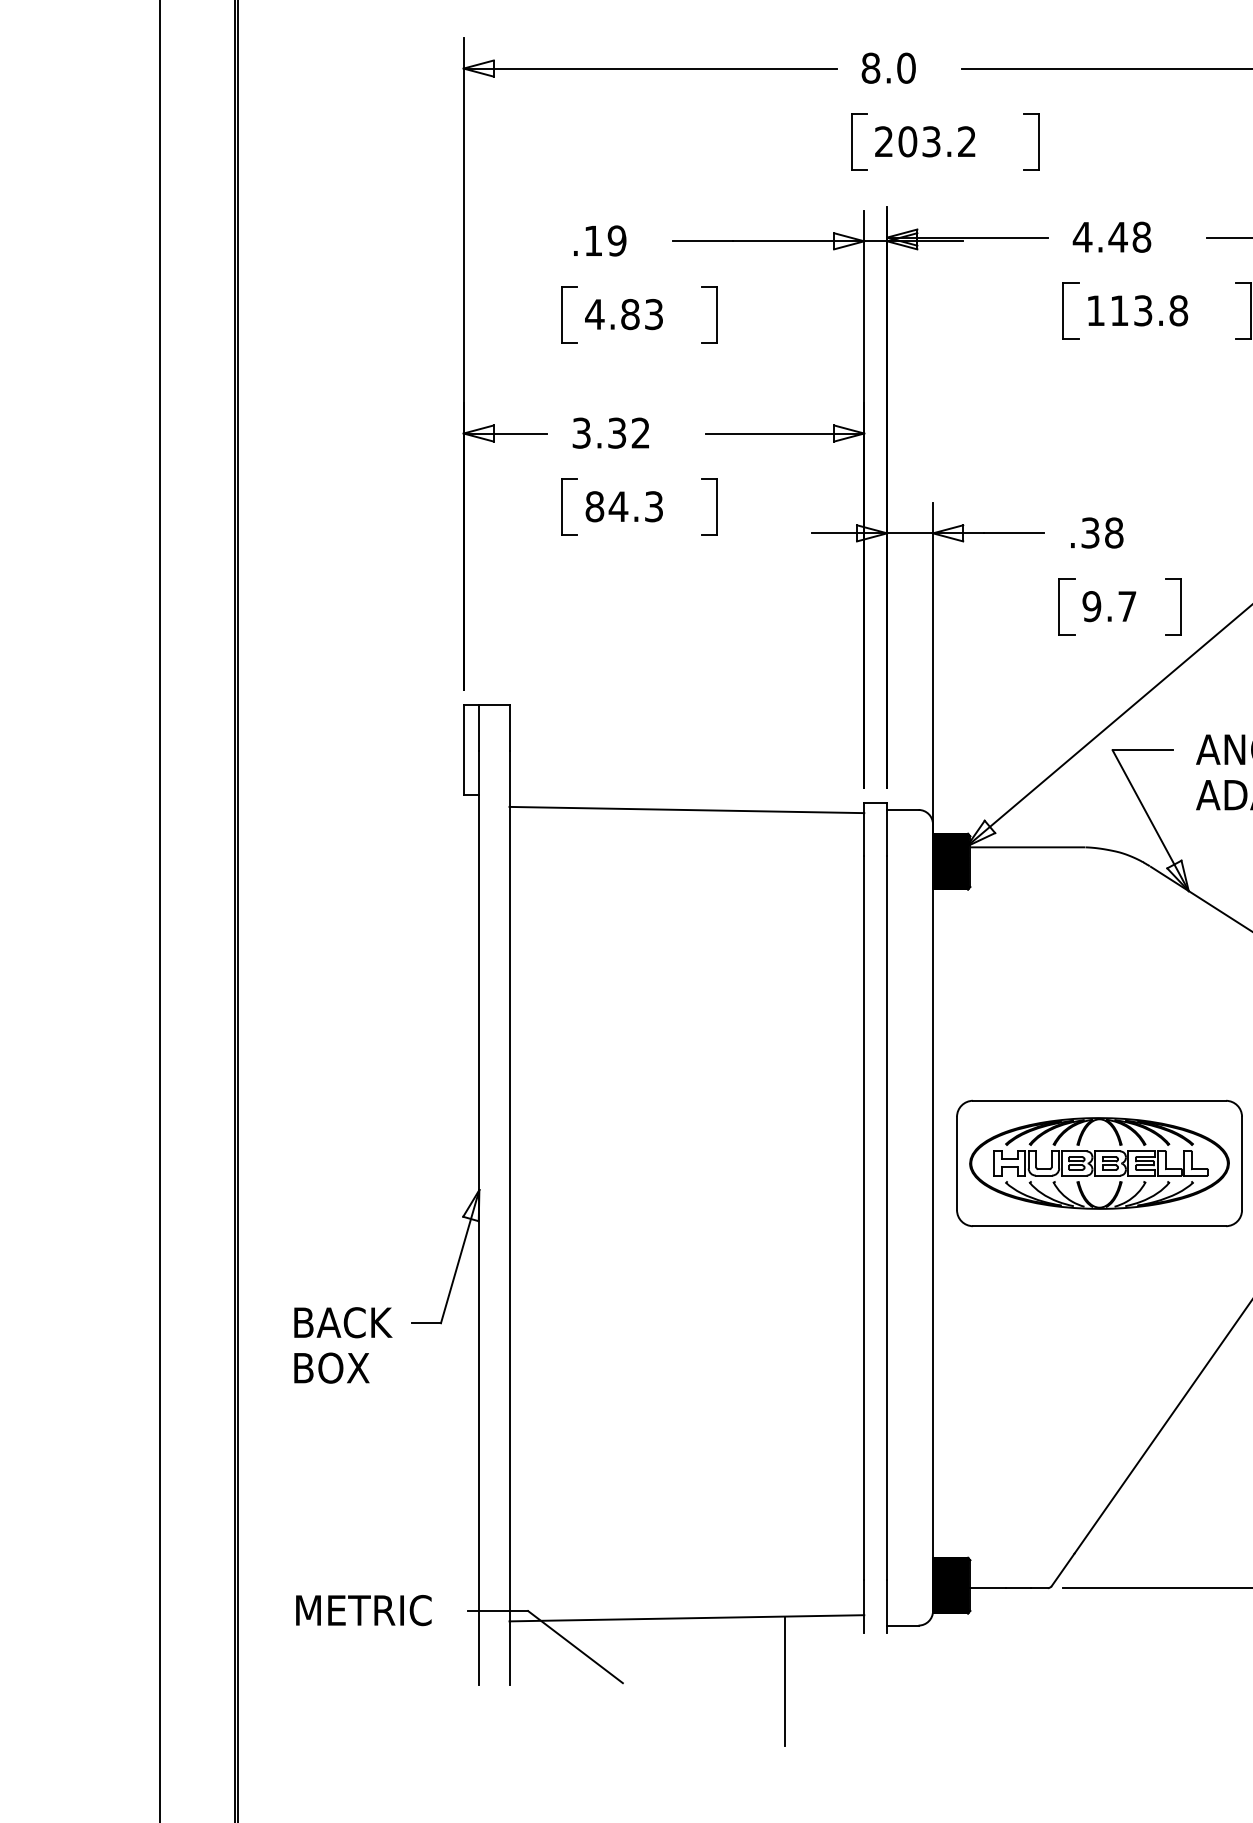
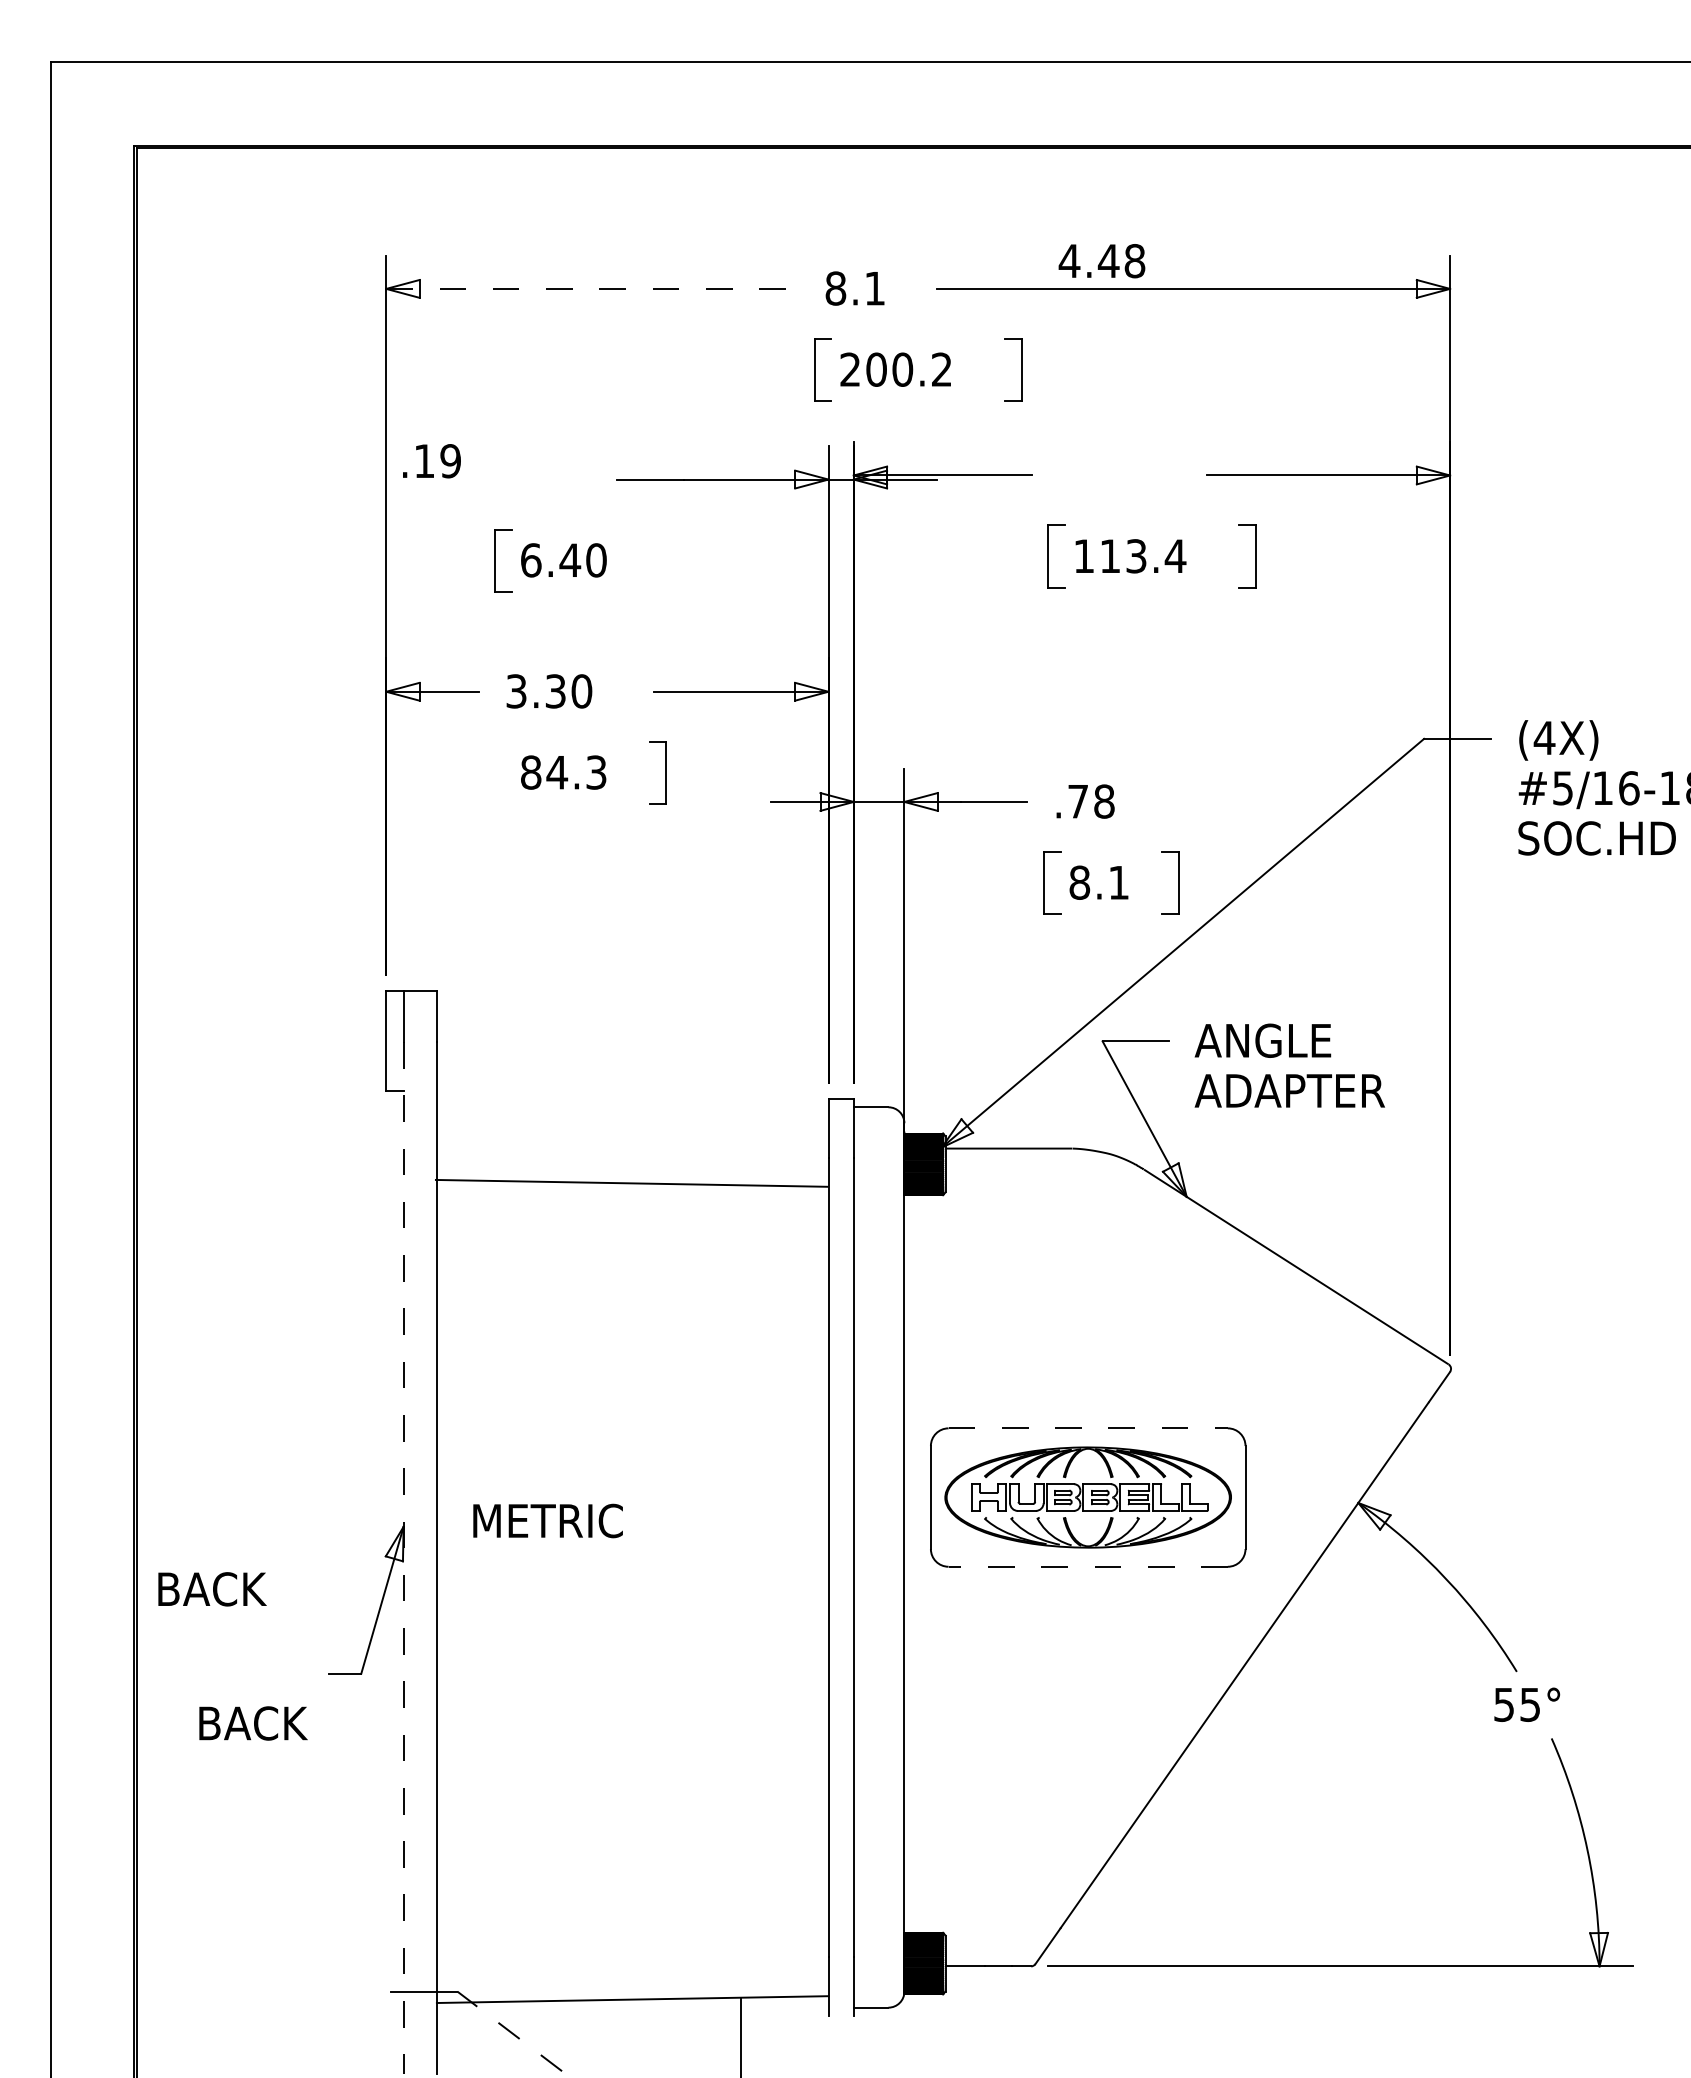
line: (650, 68) -> (592, 288), solid -> dashed
text: (905, 68) -> (874, 288), 8.0 -> 8.1
text: (931, 141) -> (902, 369), 203.2 -> 200.2
text: (1111, 237) -> (1101, 261), moved
text: (599, 241) -> (431, 461), moved
text: (1178, 310) -> (1175, 556), 113.8 -> 113.4
text: (624, 314) -> (563, 560), 4.83 -> 6.40
part: (716, 314) -> (665, 560), removed
text: (640, 433) -> (581, 691), 3.32 -> 3.30
part: (562, 506) -> (495, 772), removed
text: (1090, 532) -> (1078, 801), .38 -> .78
text: (1108, 606) -> (1098, 882), 9.7 -> 8.1
line: (686, 809) -> (631, 1182), moved
line: (1099, 1100) -> (1088, 1428), solid -> dashed
line: (479, 1217) -> (403, 1557), solid -> dashed
line: (1099, 1225) -> (1088, 1566), solid -> dashed
text: (343, 1322) -> (212, 1589), moved
text: (354, 1368) -> (265, 1723), BOX -> BACK
text: (363, 1610) -> (547, 1520), moved
line: (575, 1647) -> (509, 2031), solid -> dashed

